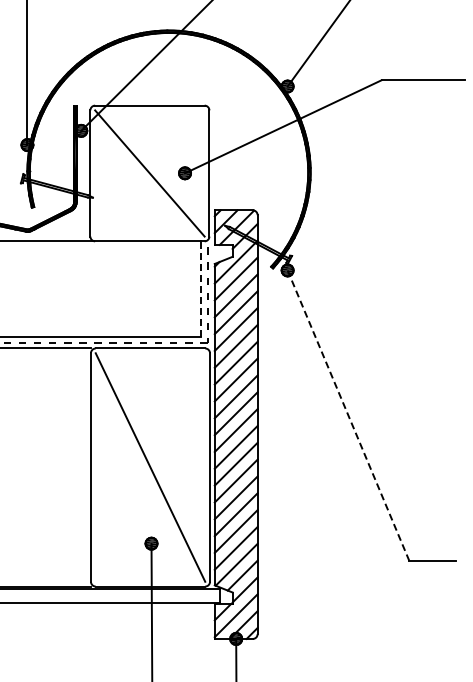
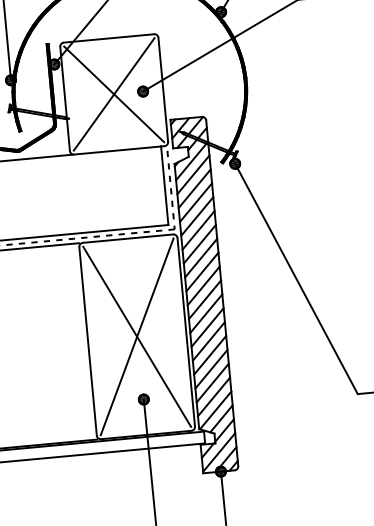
line: (149, 173) -> (113, 94), added
line: (200, 288) -> (164, 185), dashed -> solid
line: (348, 416) -> (296, 279), dashed -> solid
line: (150, 467) -> (137, 336), added

